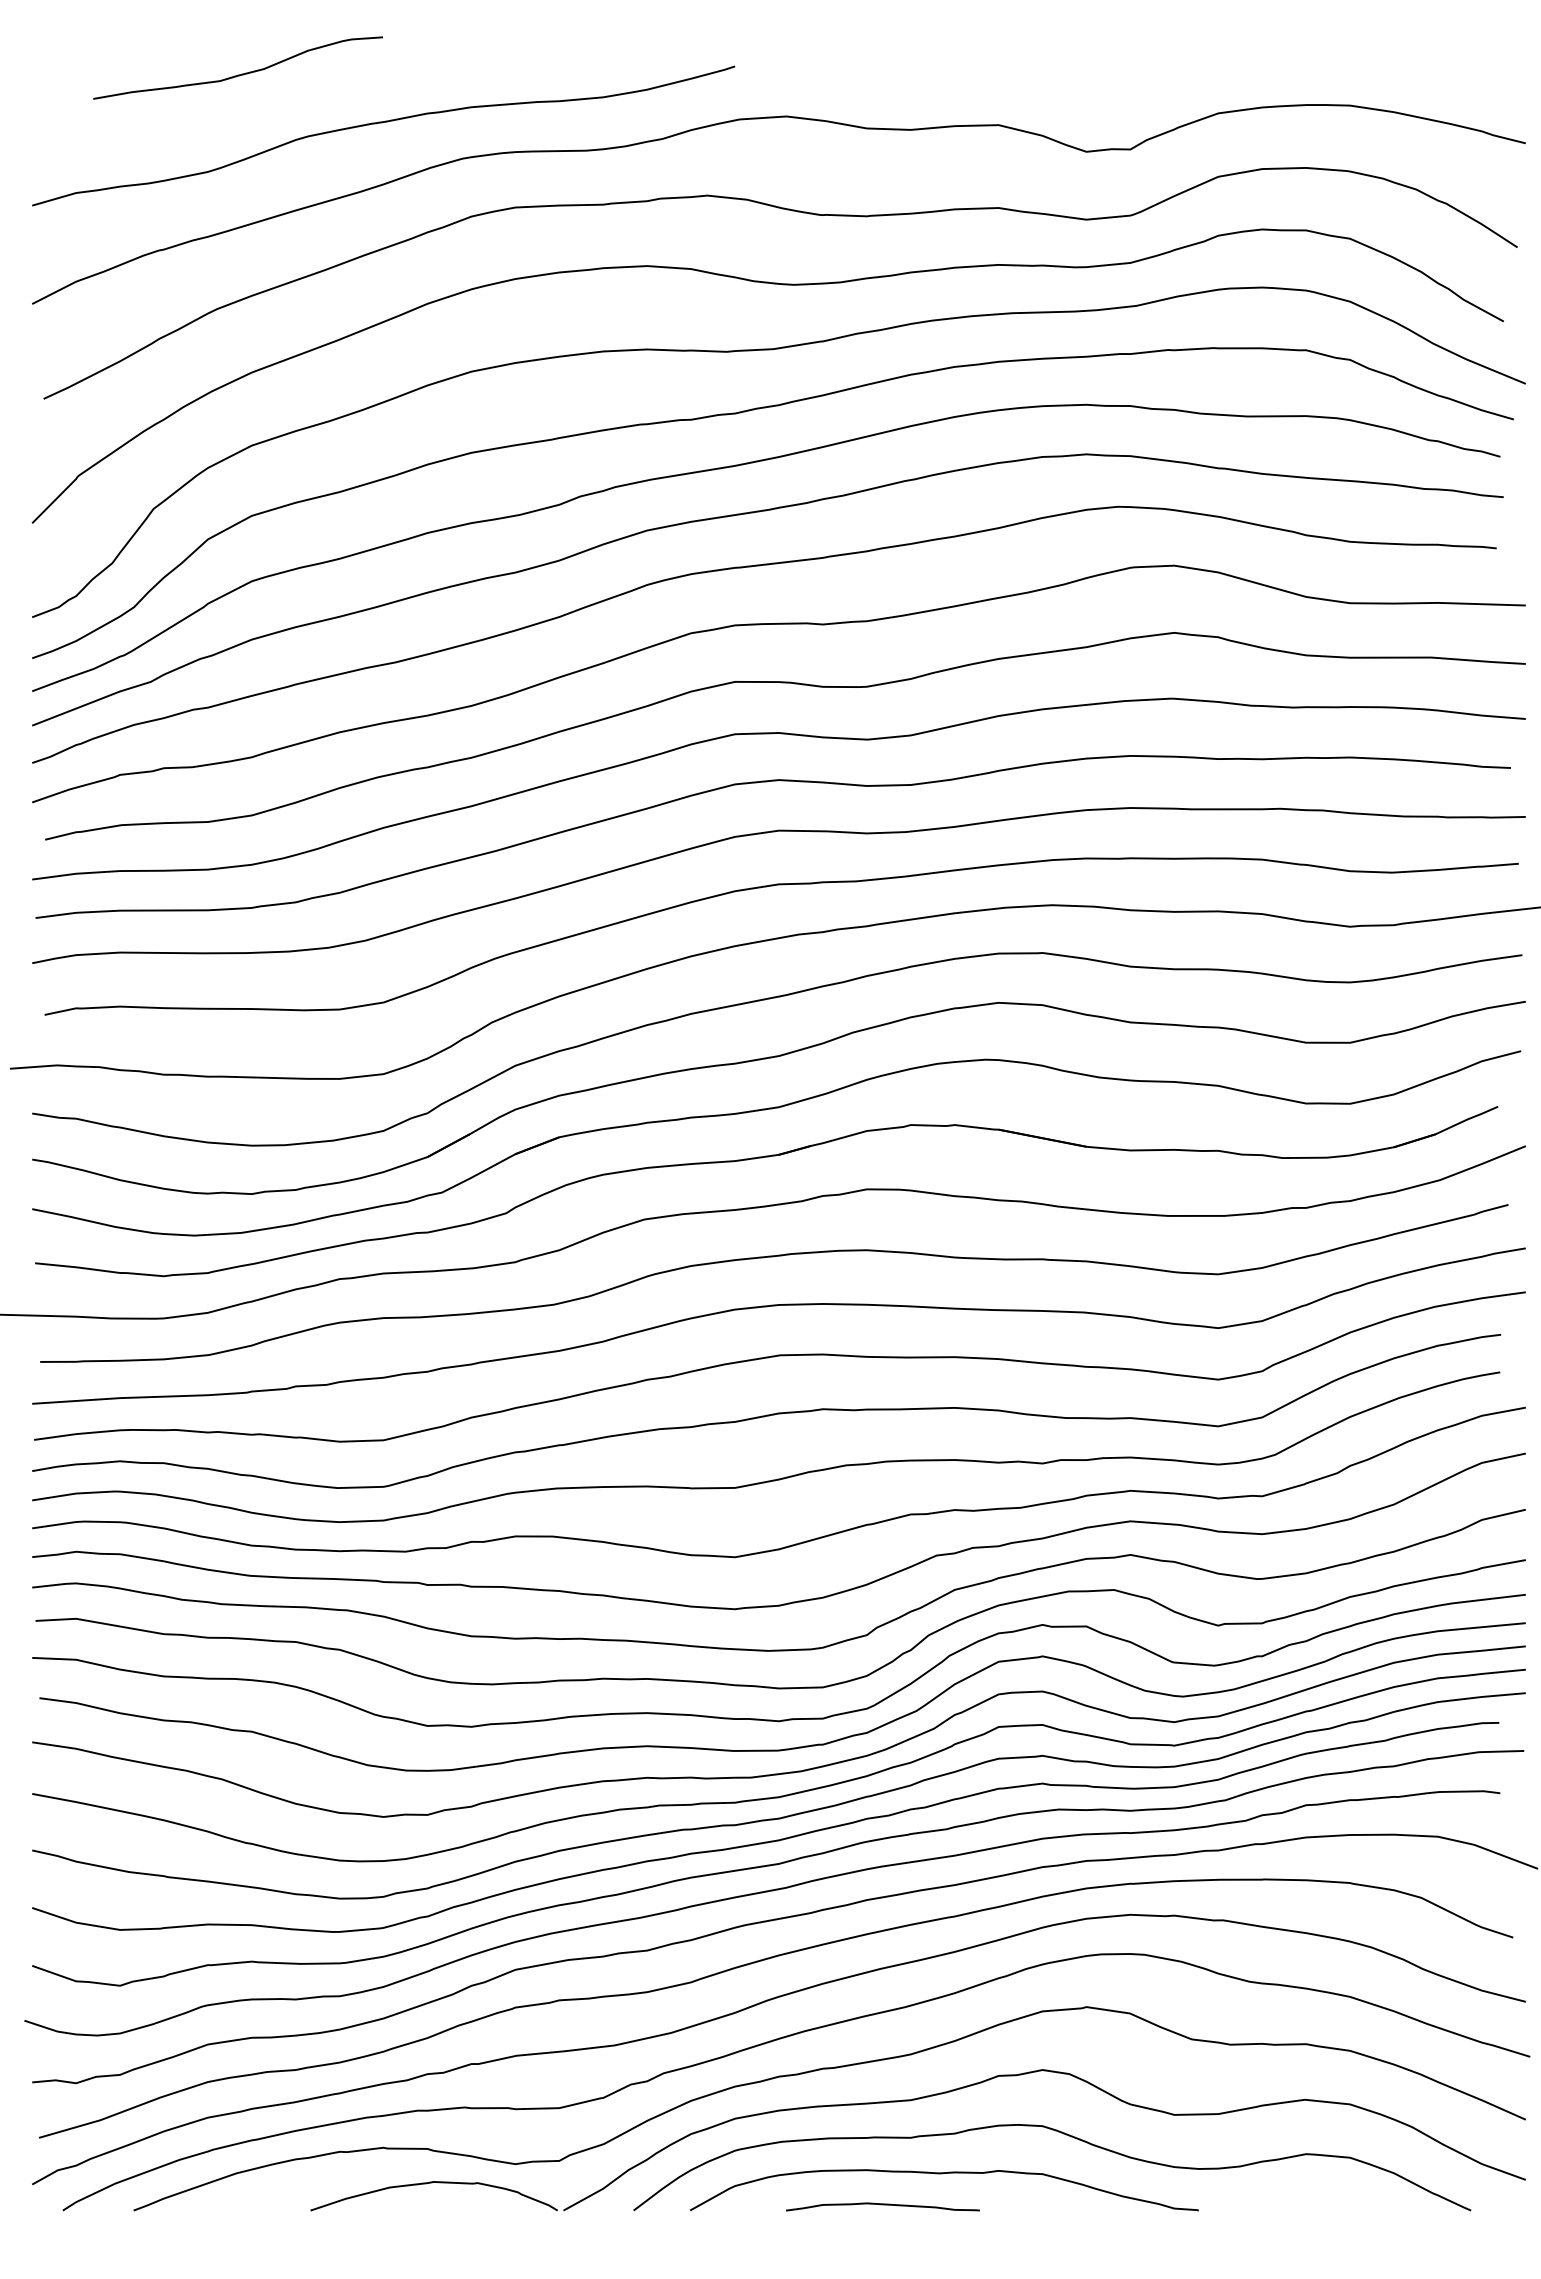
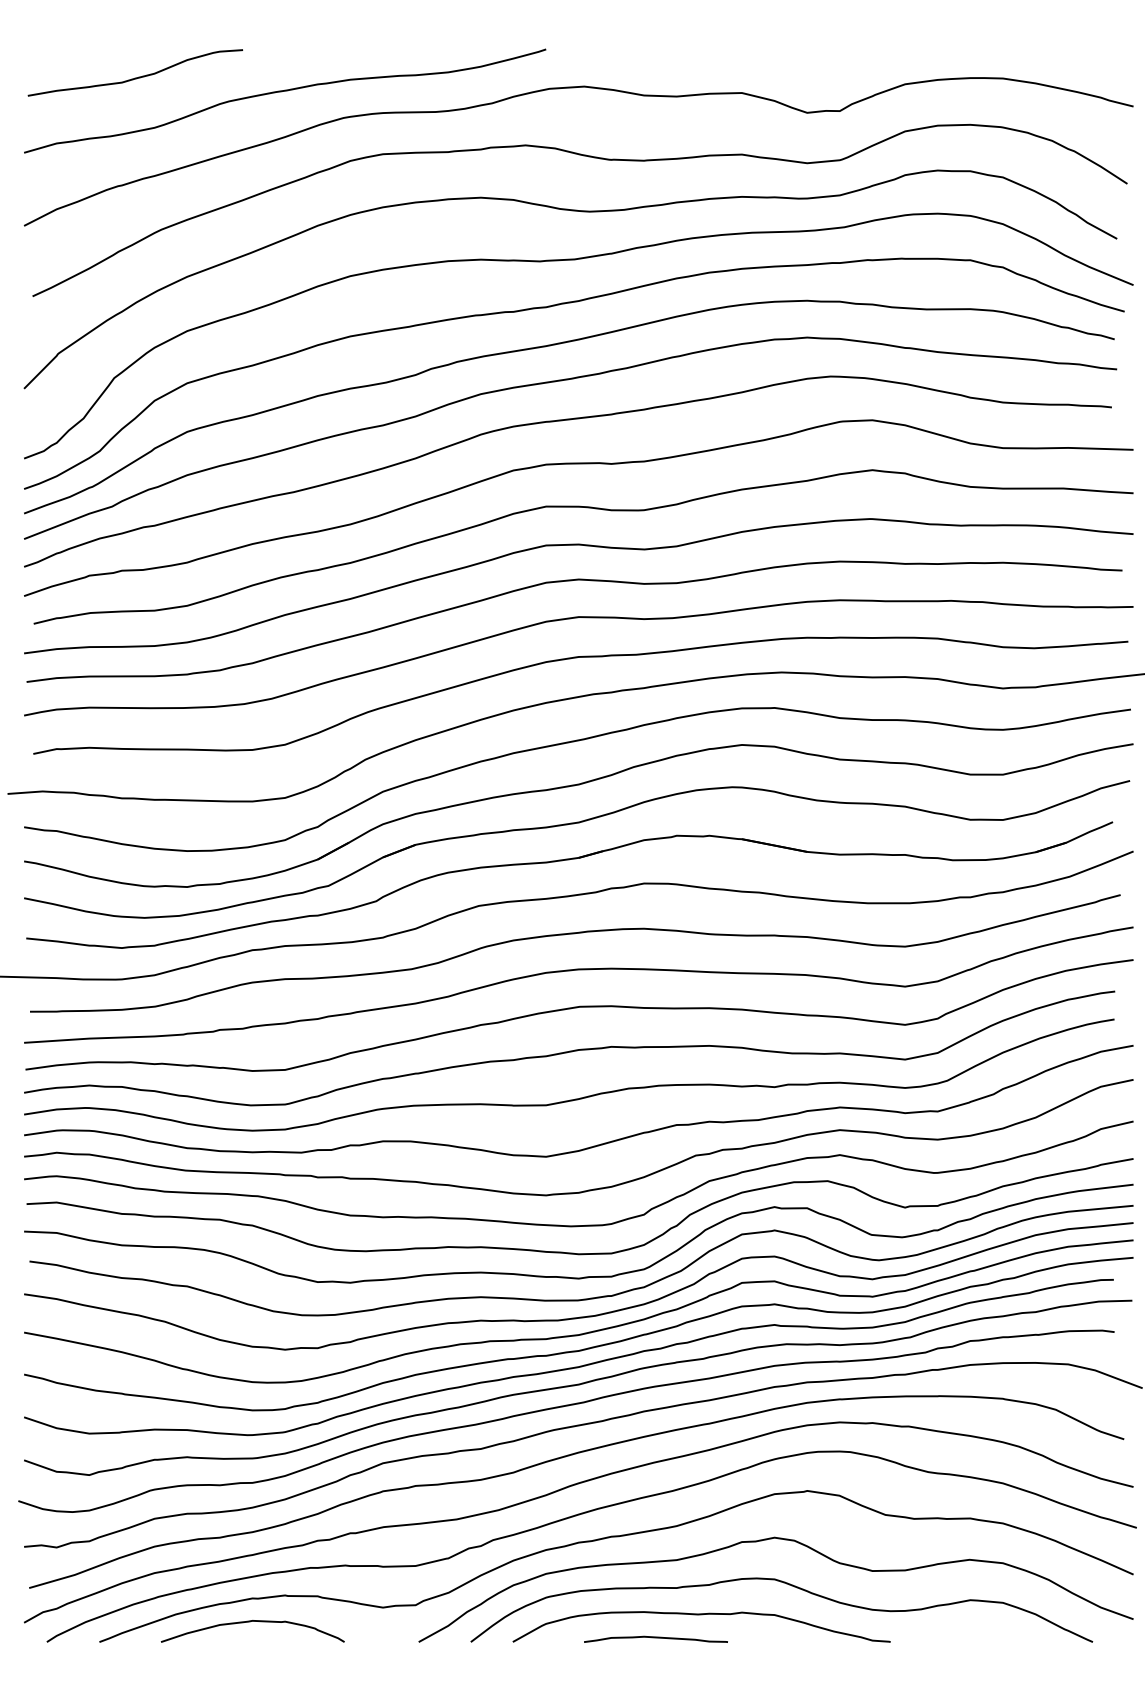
curve: (238, 74) -> (135, 77), moved
curve: (432, 2183) -> (251, 1621), moved

